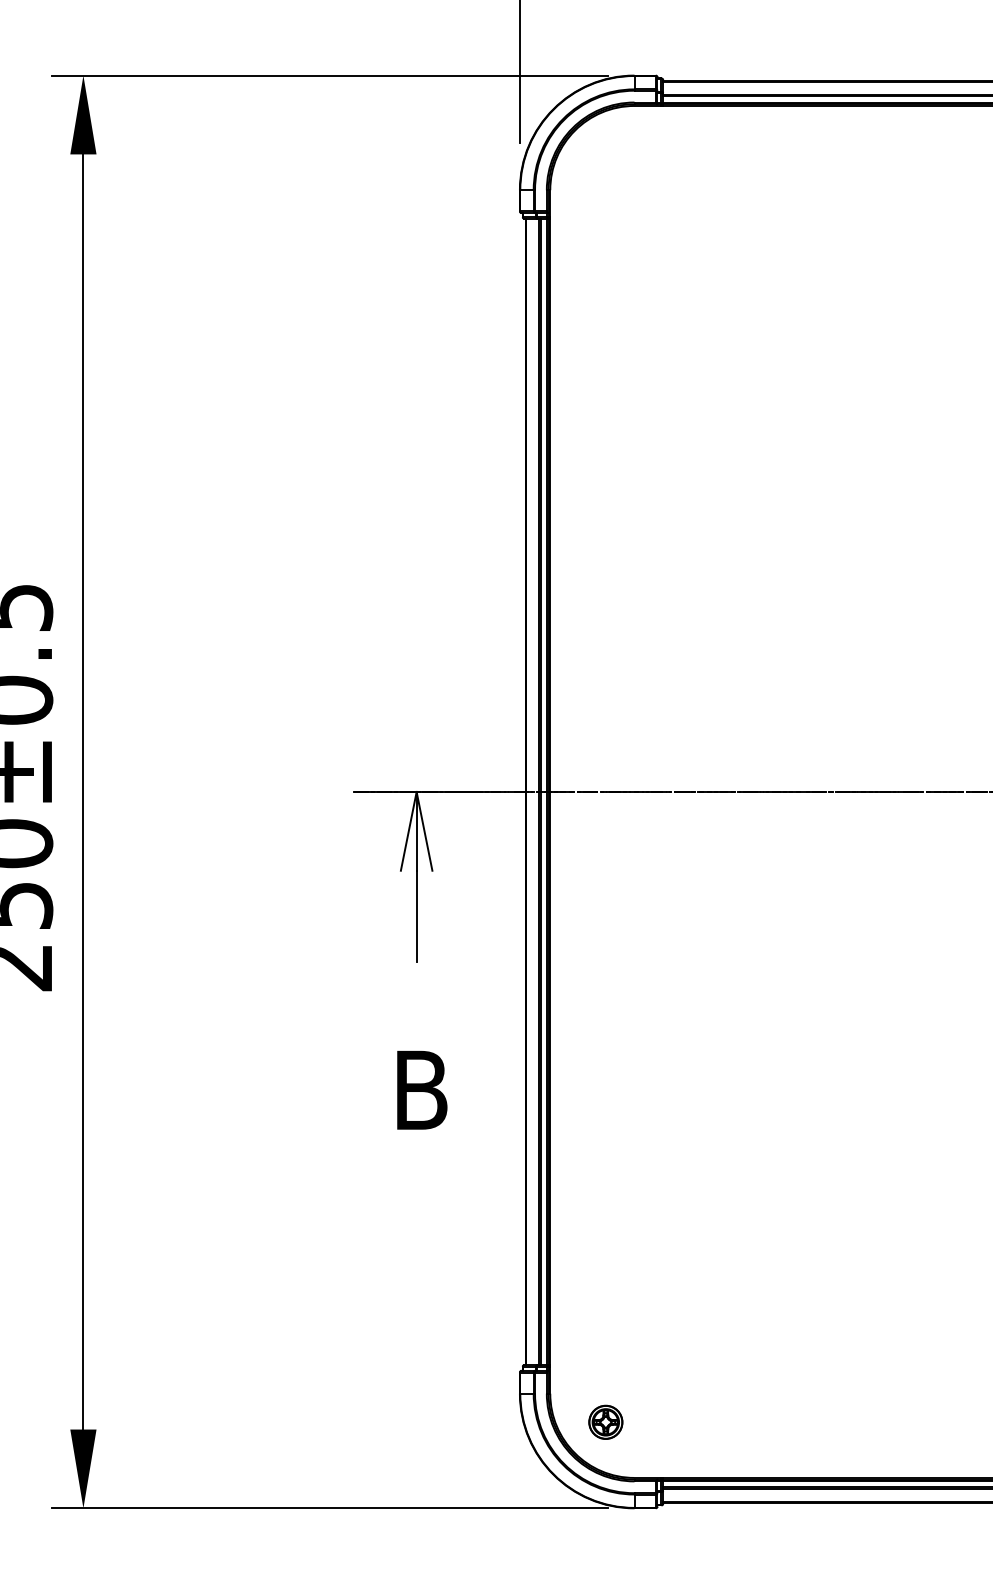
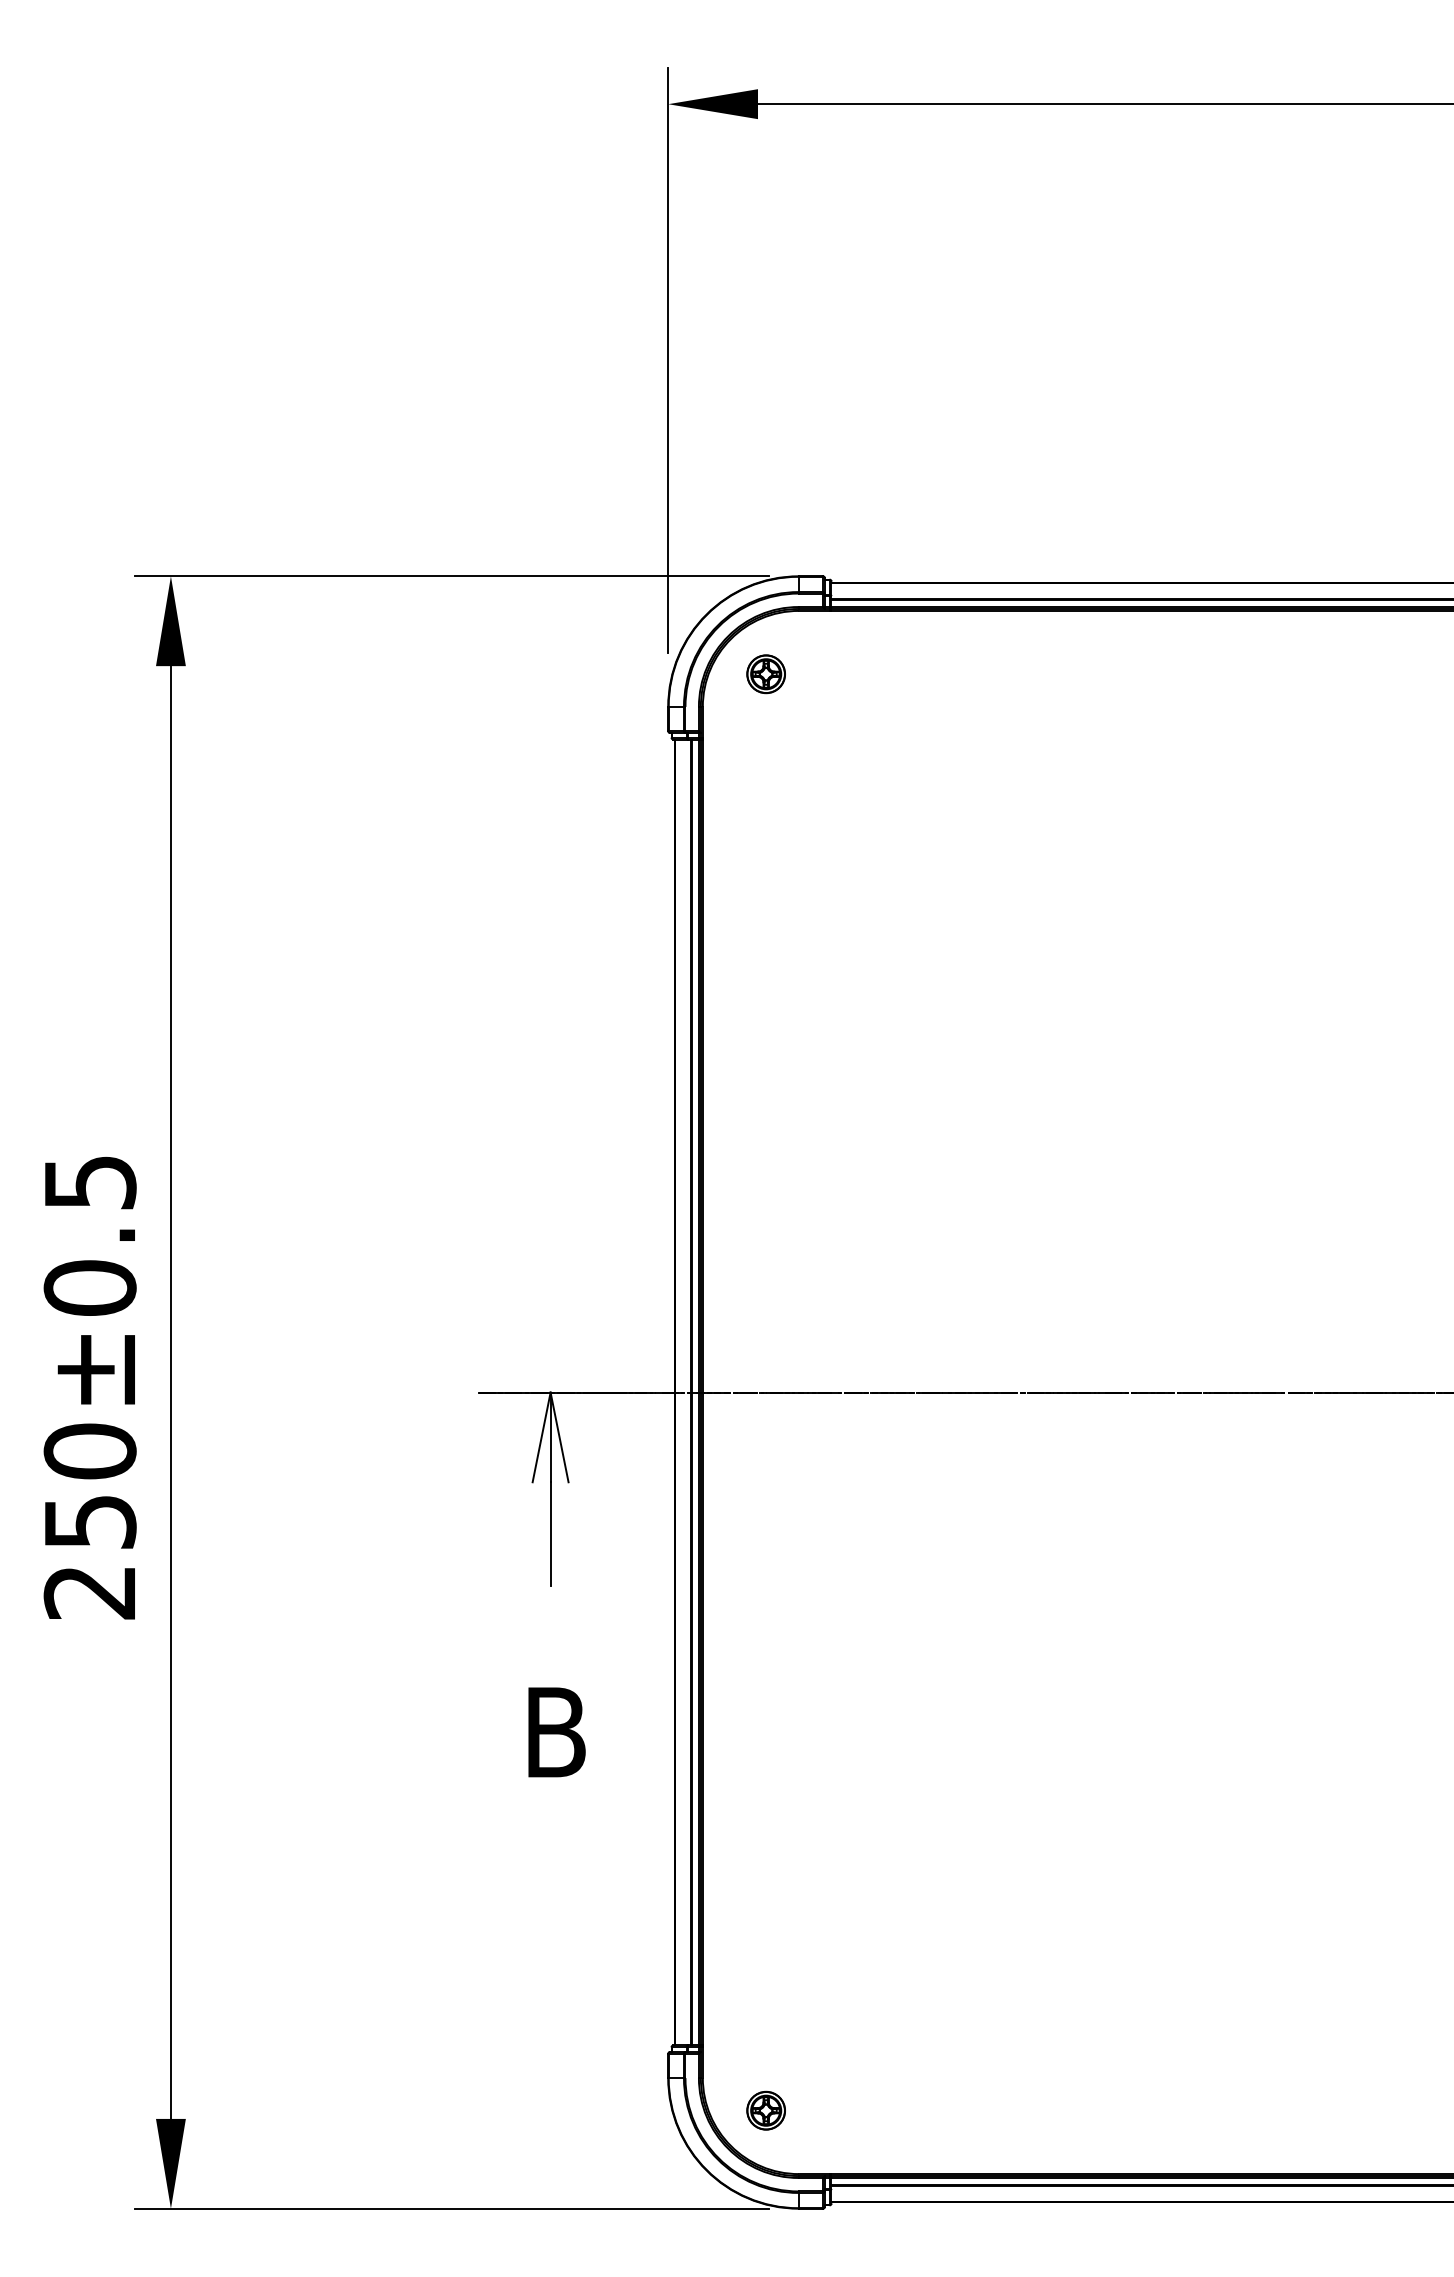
part: (605, 161) -> (765, 674), added

